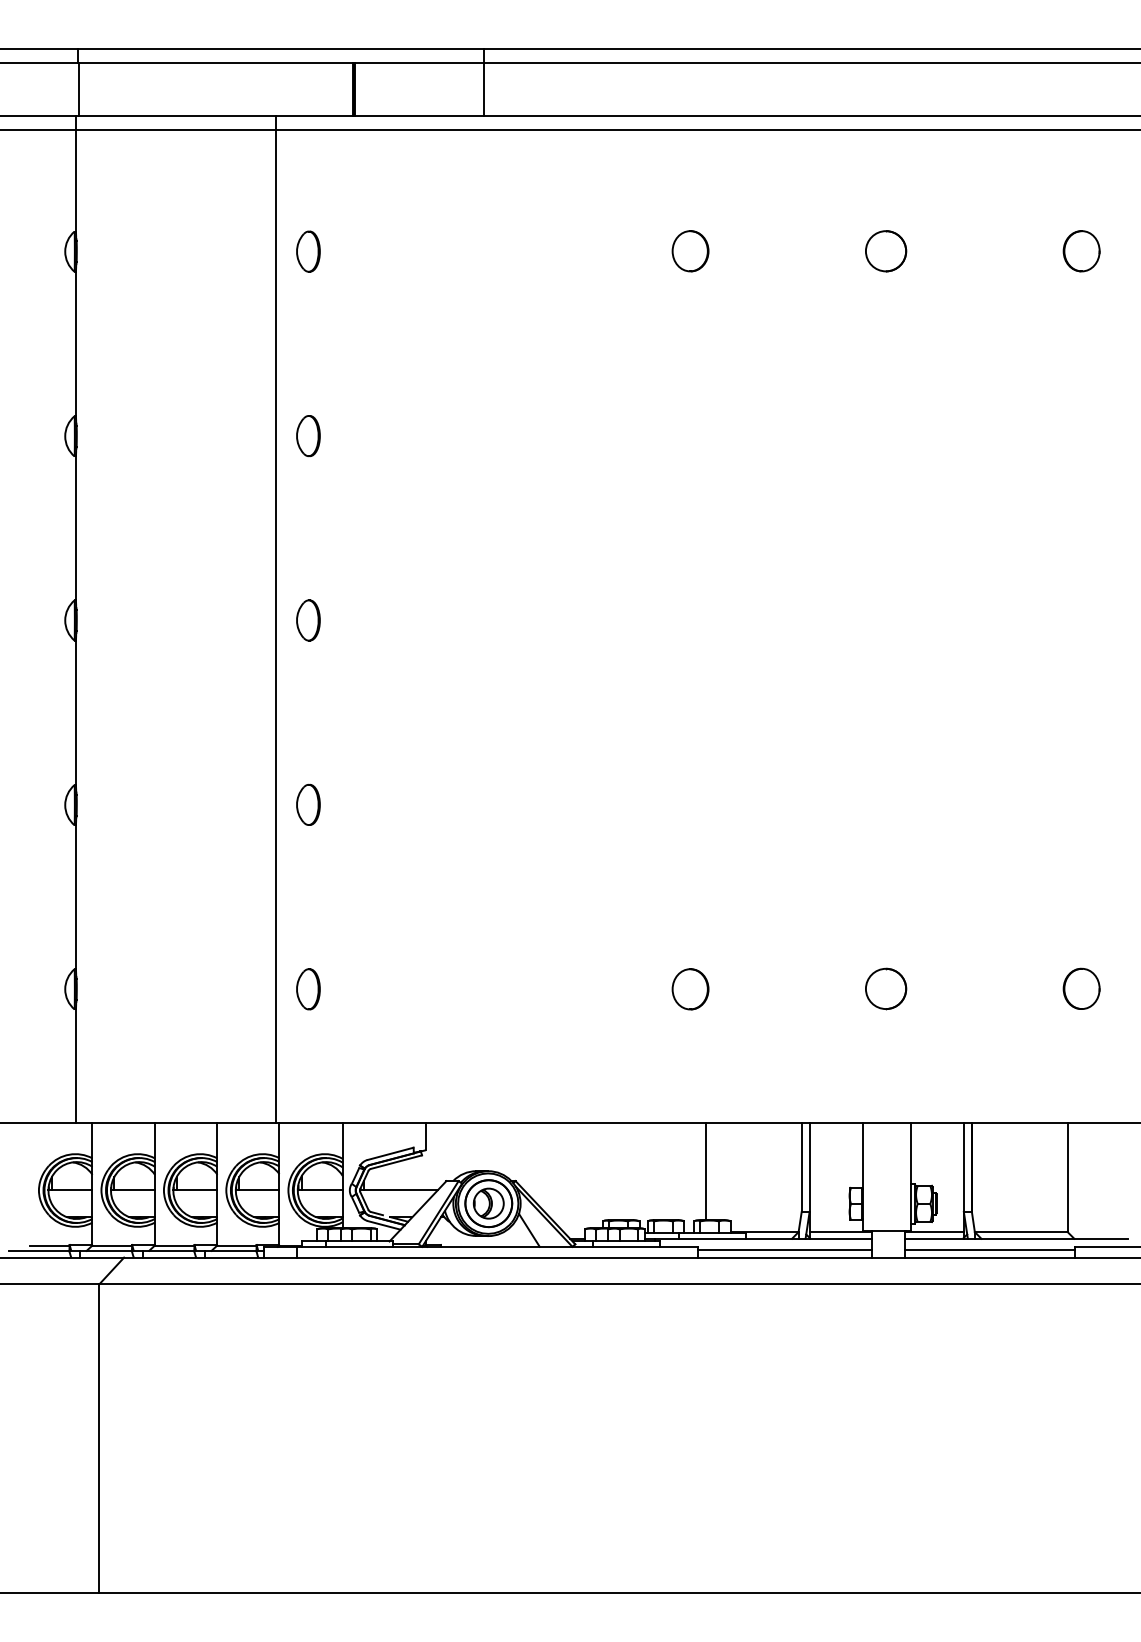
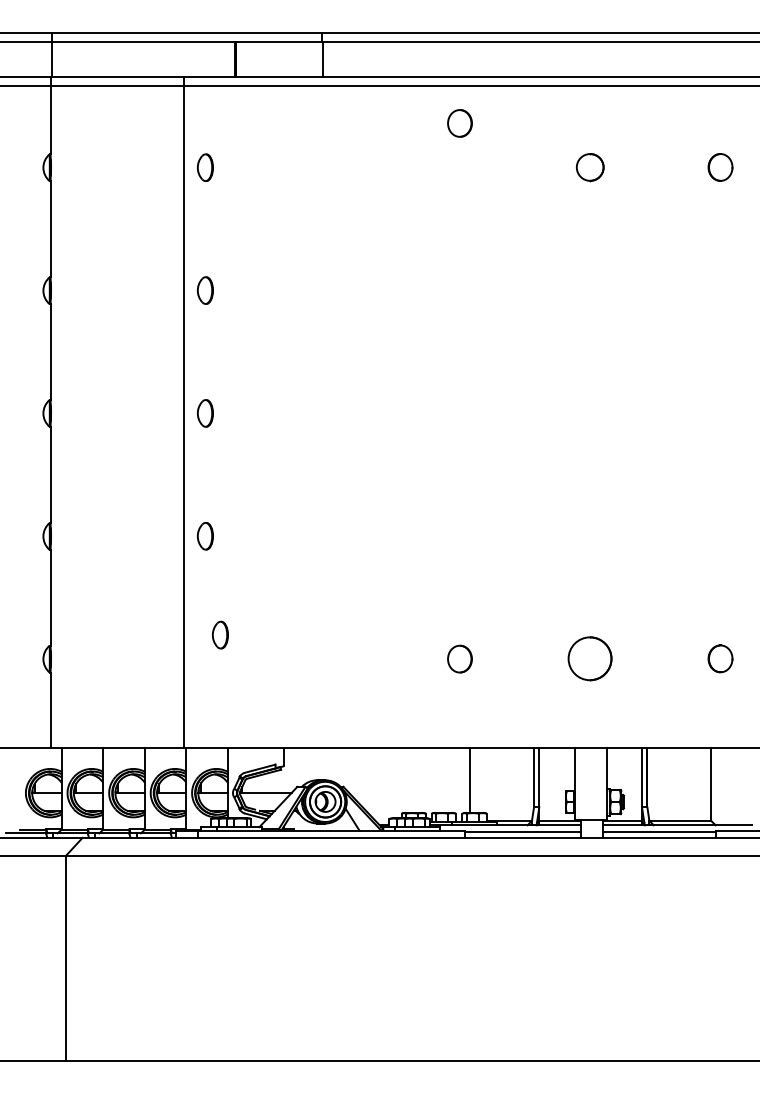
part: (689, 251) -> (459, 123), moved
part: (308, 988) -> (220, 634), moved
part: (886, 988) -> (590, 658), size x1.6

